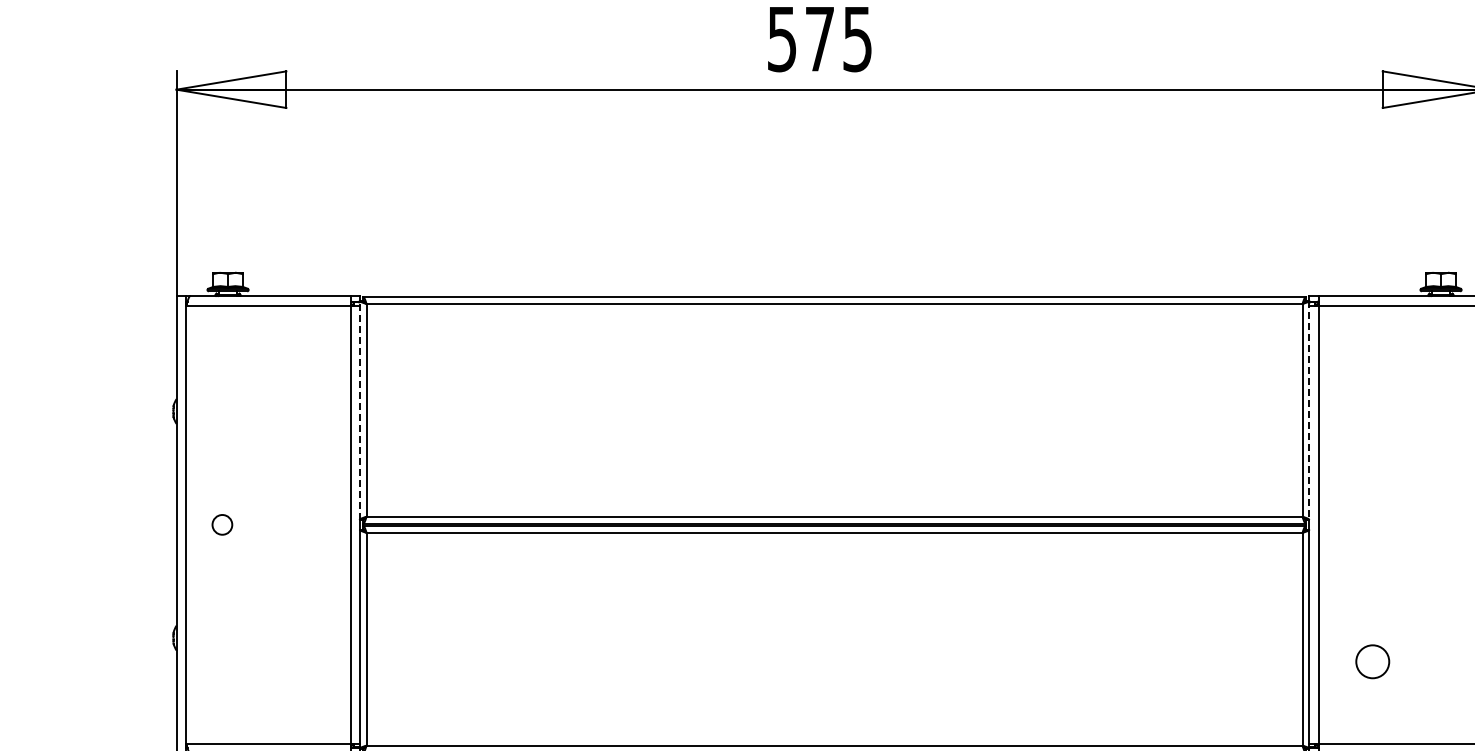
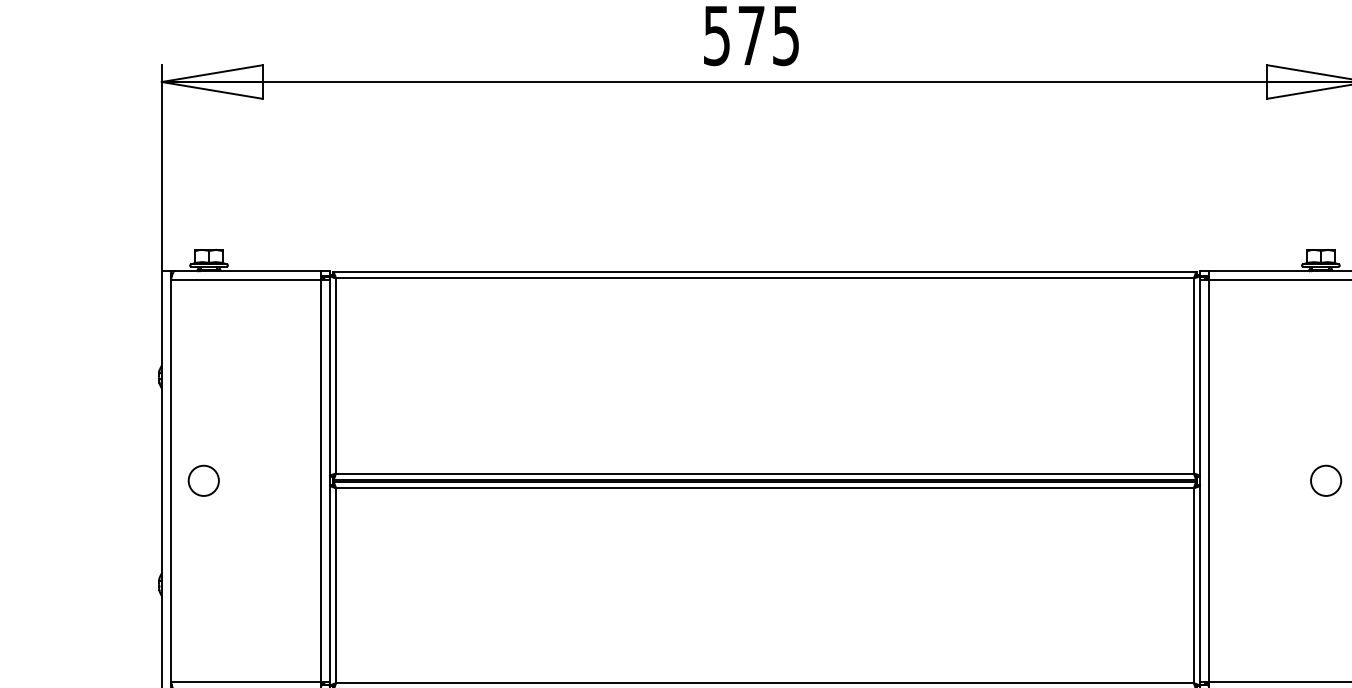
line: (359, 410) -> (329, 376), dashed -> solid
line: (1309, 410) -> (1200, 376), dashed -> solid
circle: (222, 524) -> (203, 480), size x1.67
circle: (1372, 661) -> (1325, 480), moved

